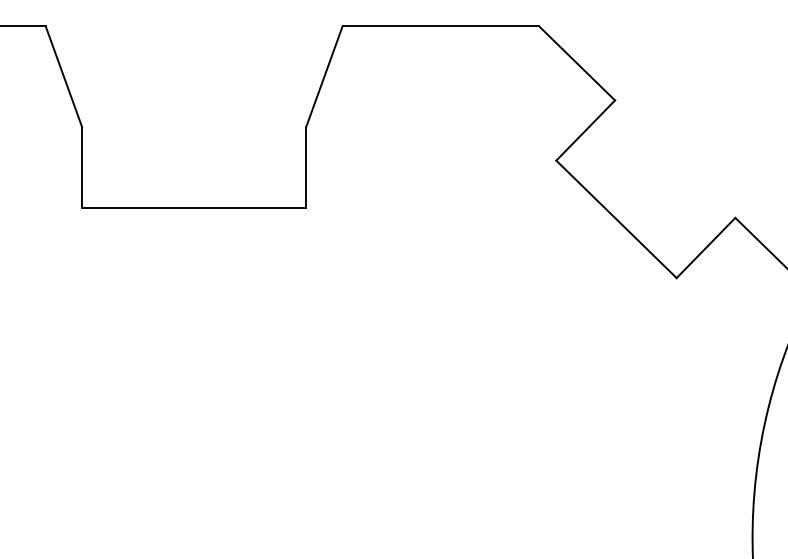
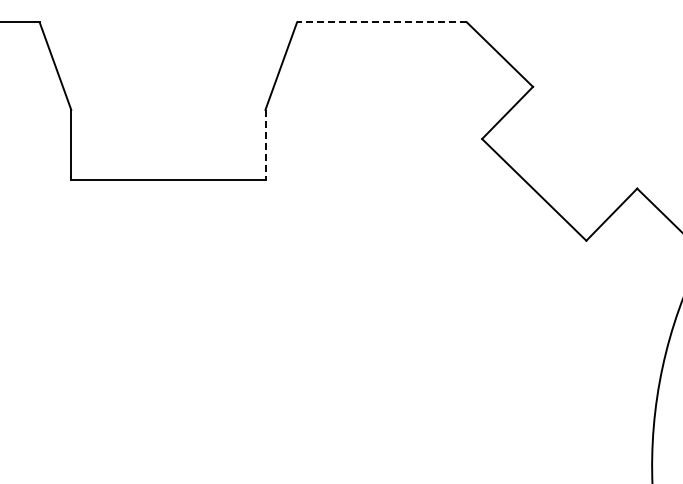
line: (441, 26) -> (382, 22), solid -> dashed
line: (306, 168) -> (265, 145), solid -> dashed

